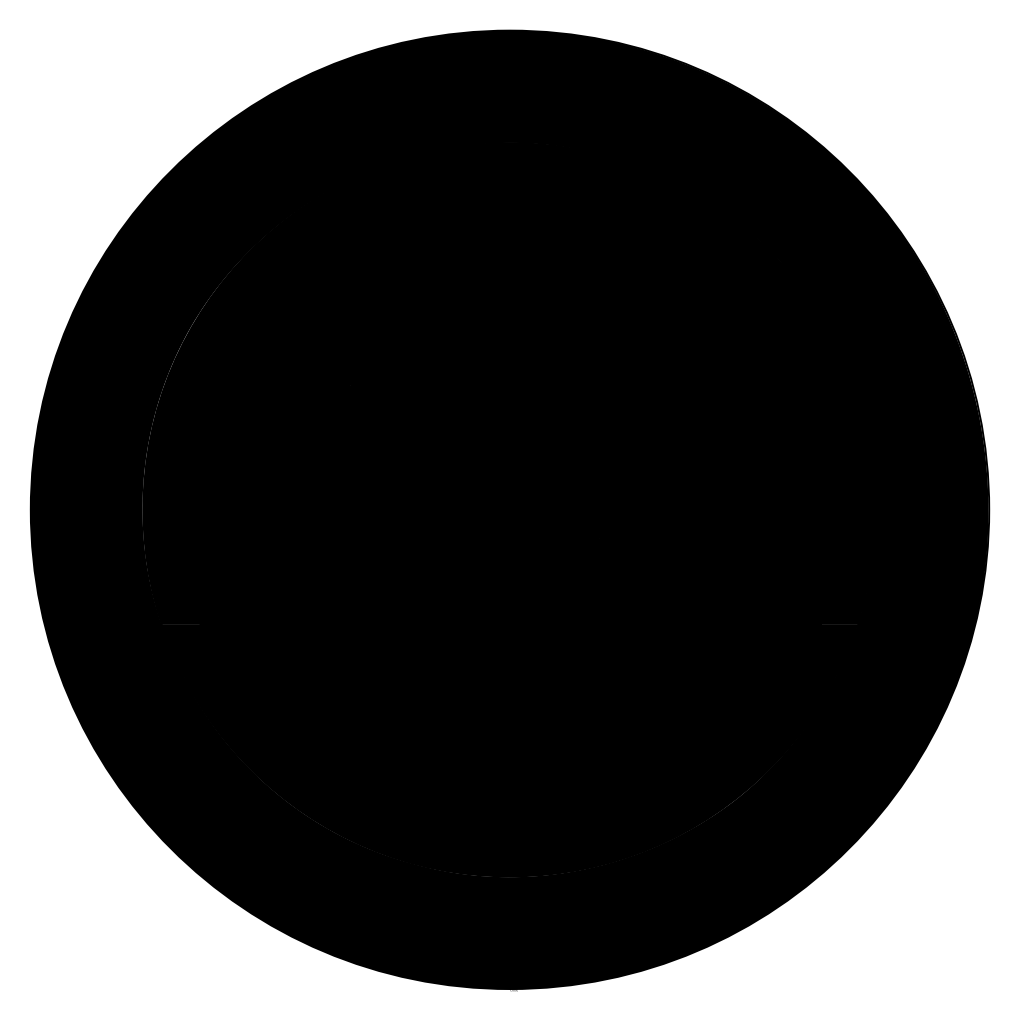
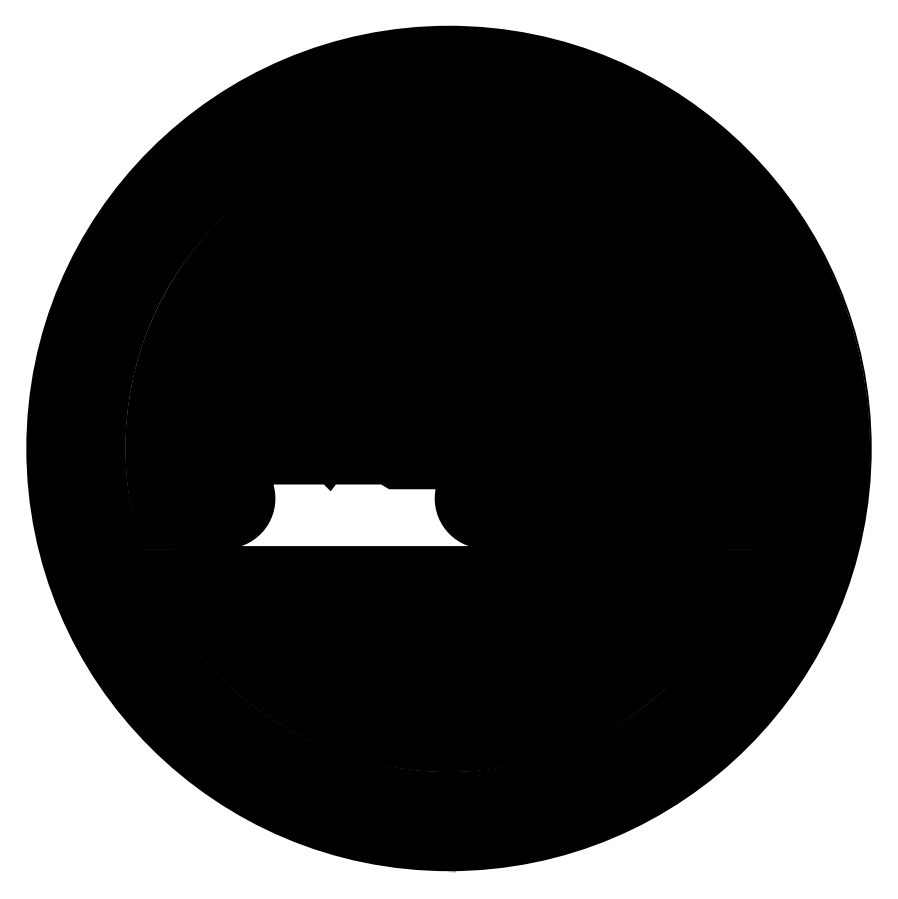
fill: (402, 585) -> (354, 515), removed

